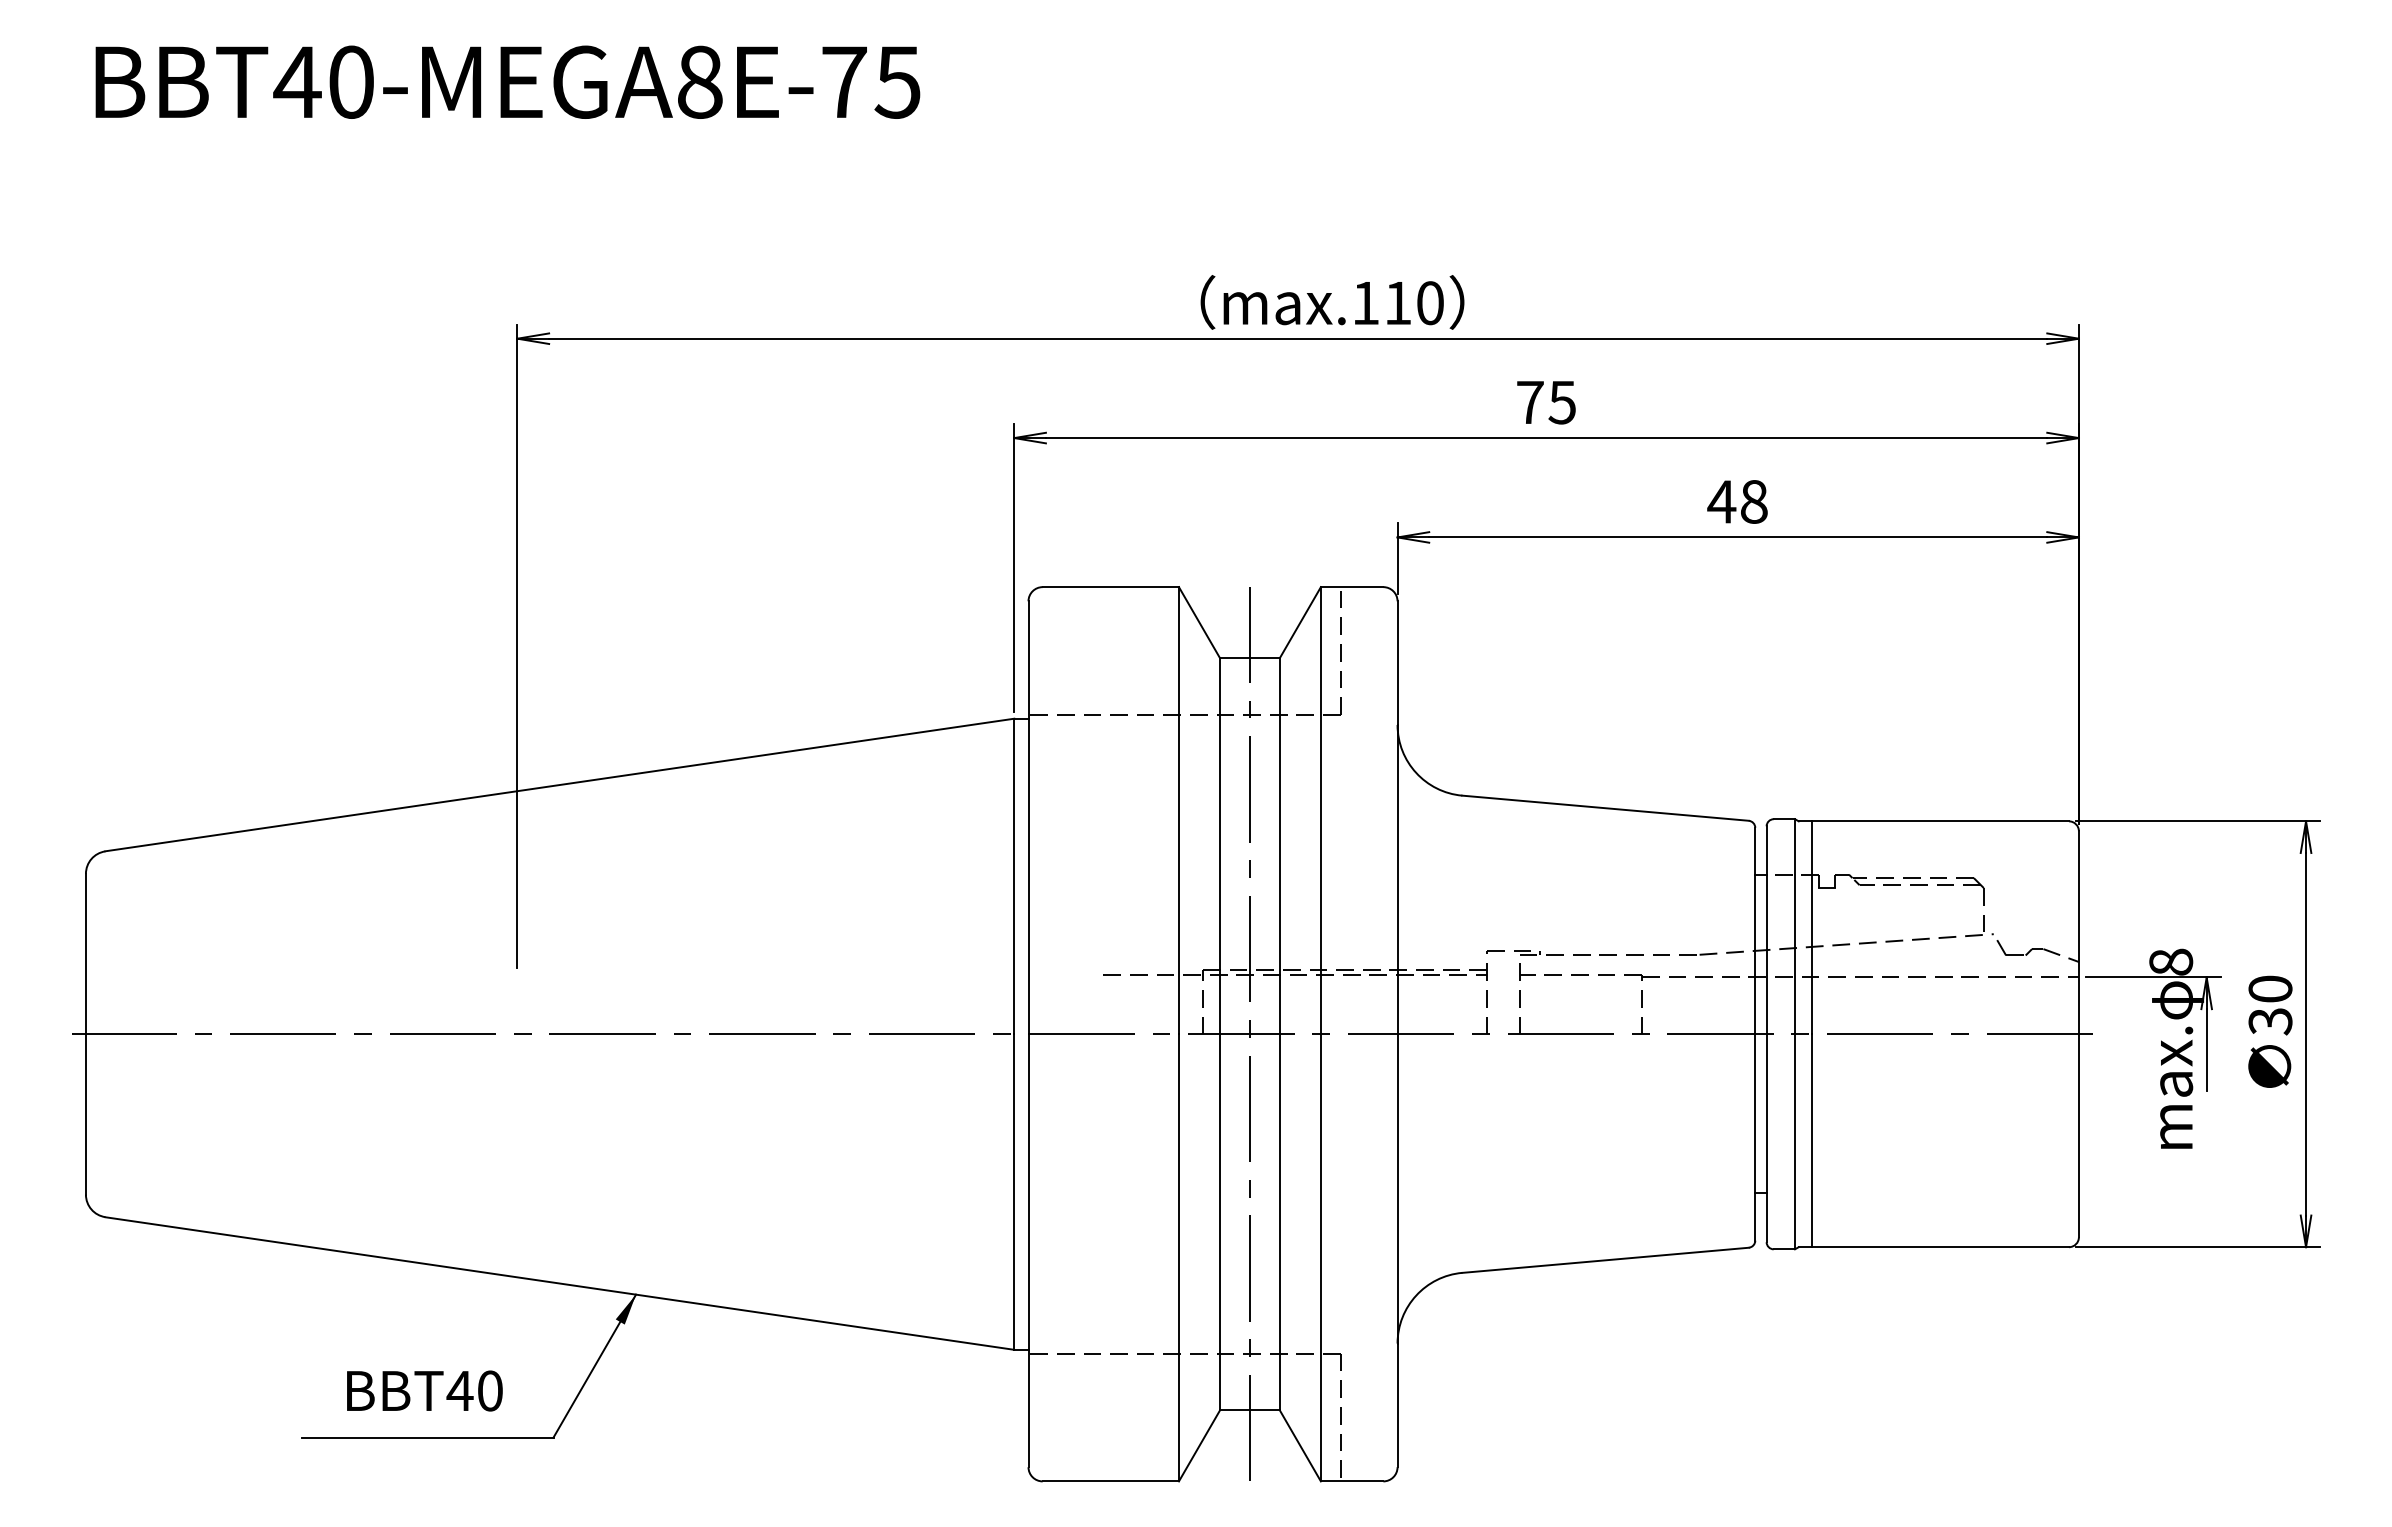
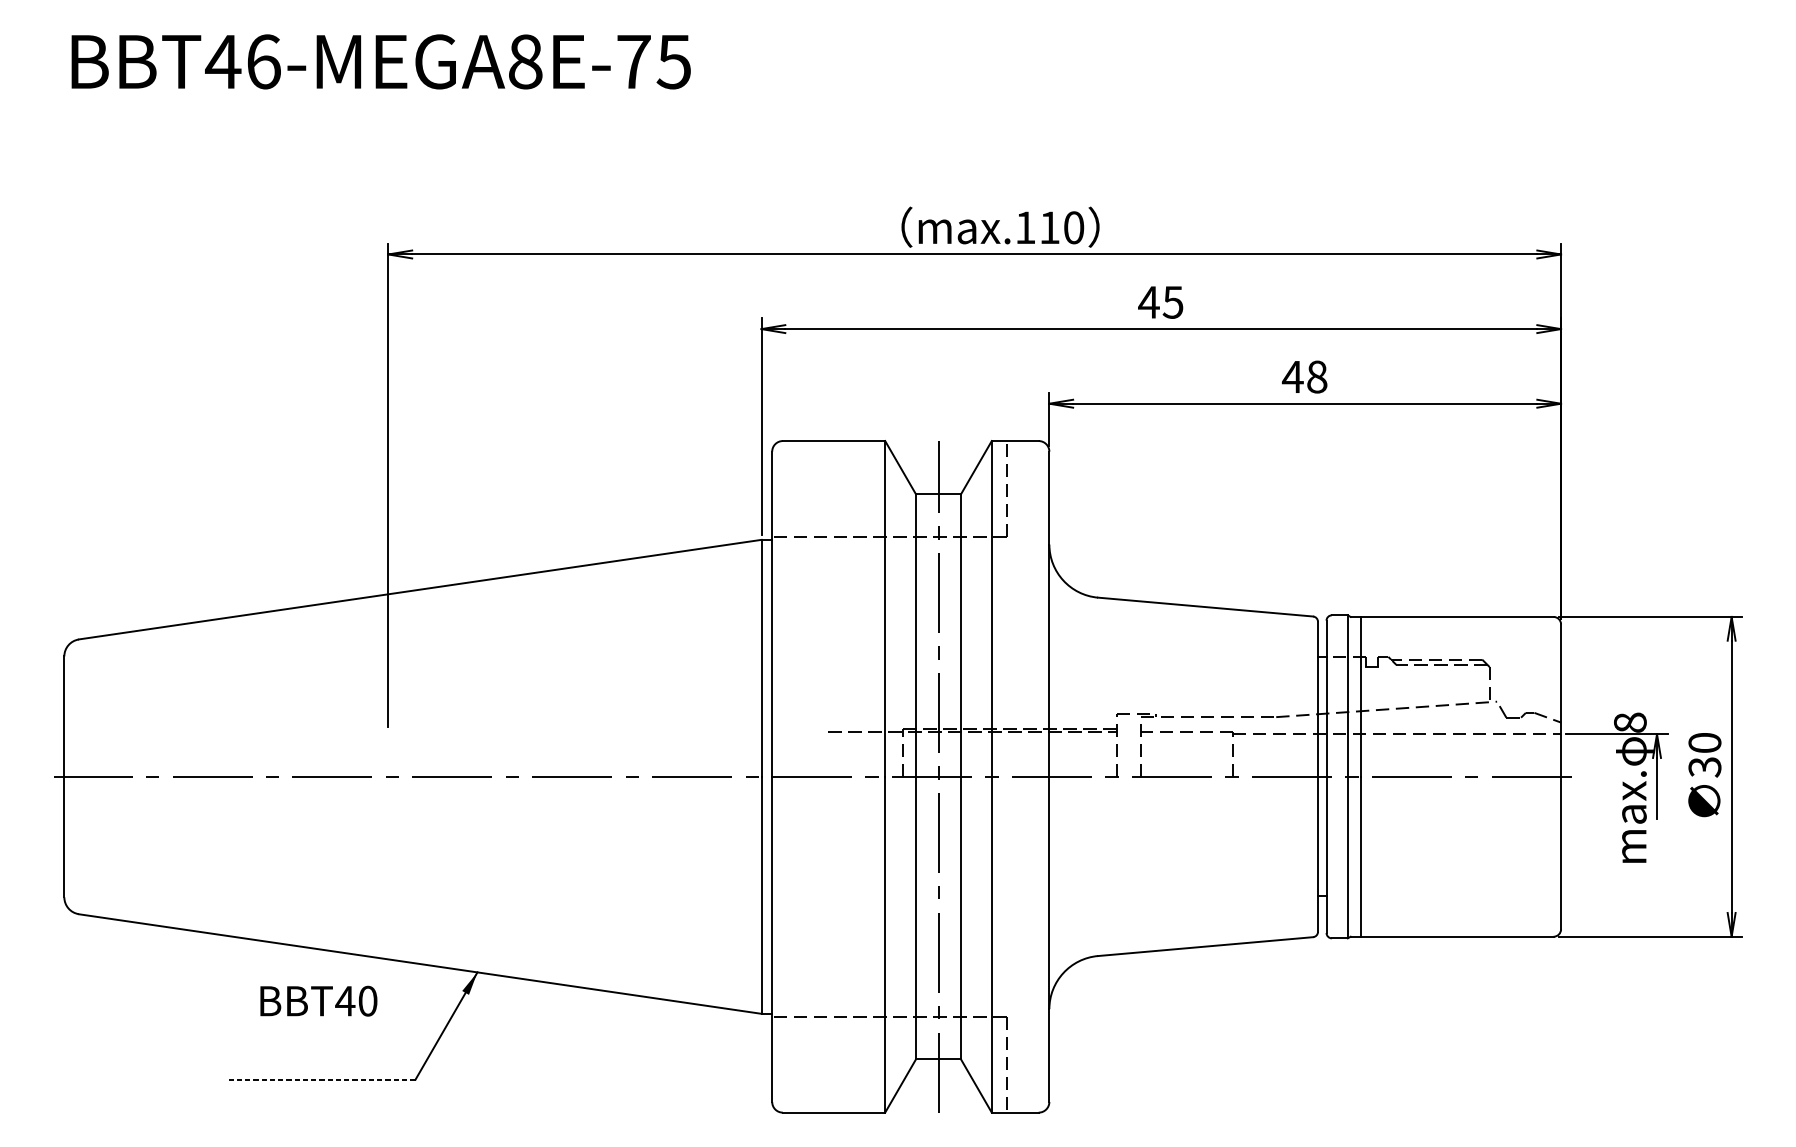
text: (351, 81) -> (263, 61), BBT40-MEGA8E-75 -> BBT46-MEGA8E-75
text: (1529, 402) -> (1148, 302), 75 -> 45
text: (424, 1390) -> (318, 1000), moved
line: (427, 1437) -> (320, 1079), solid -> dashed

